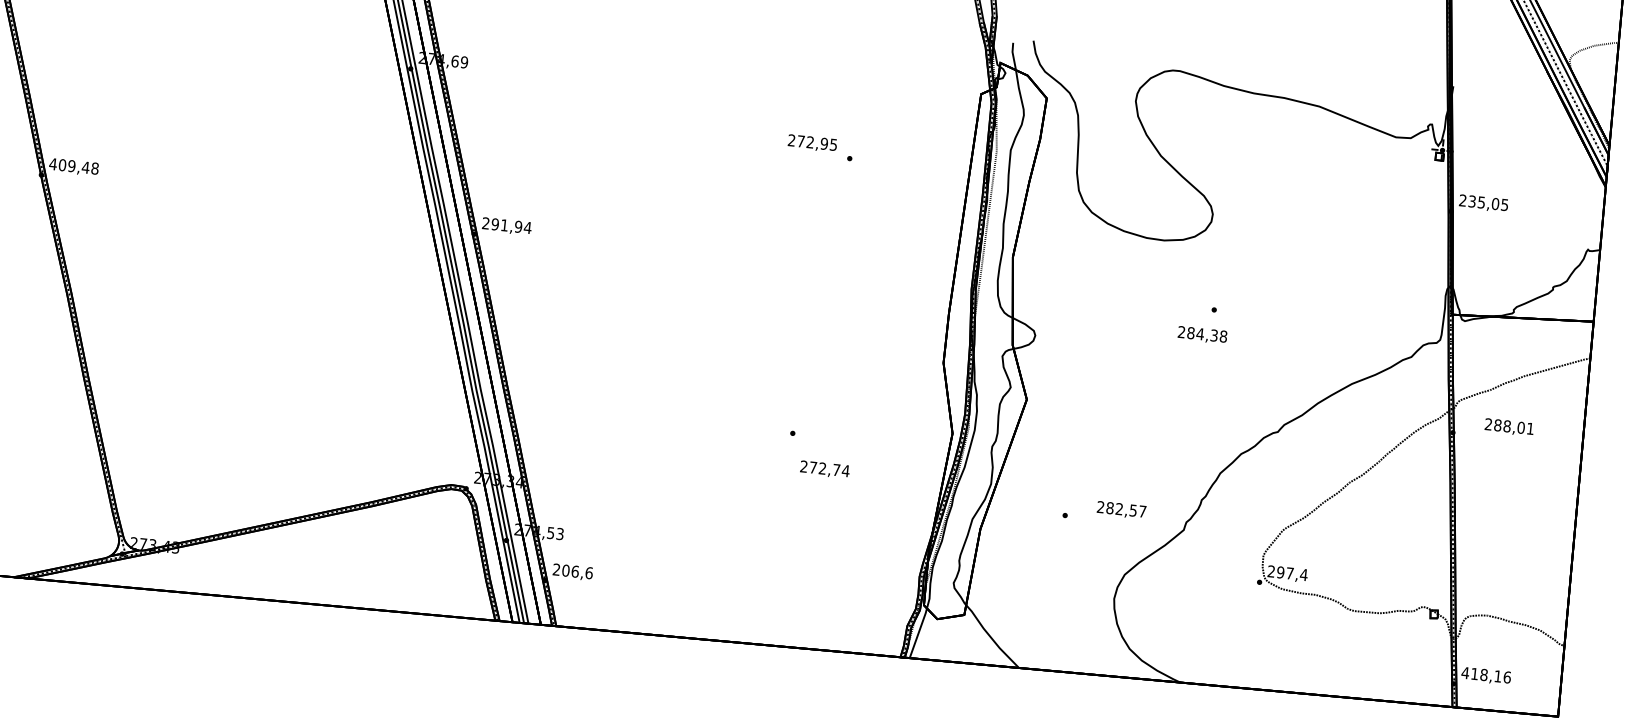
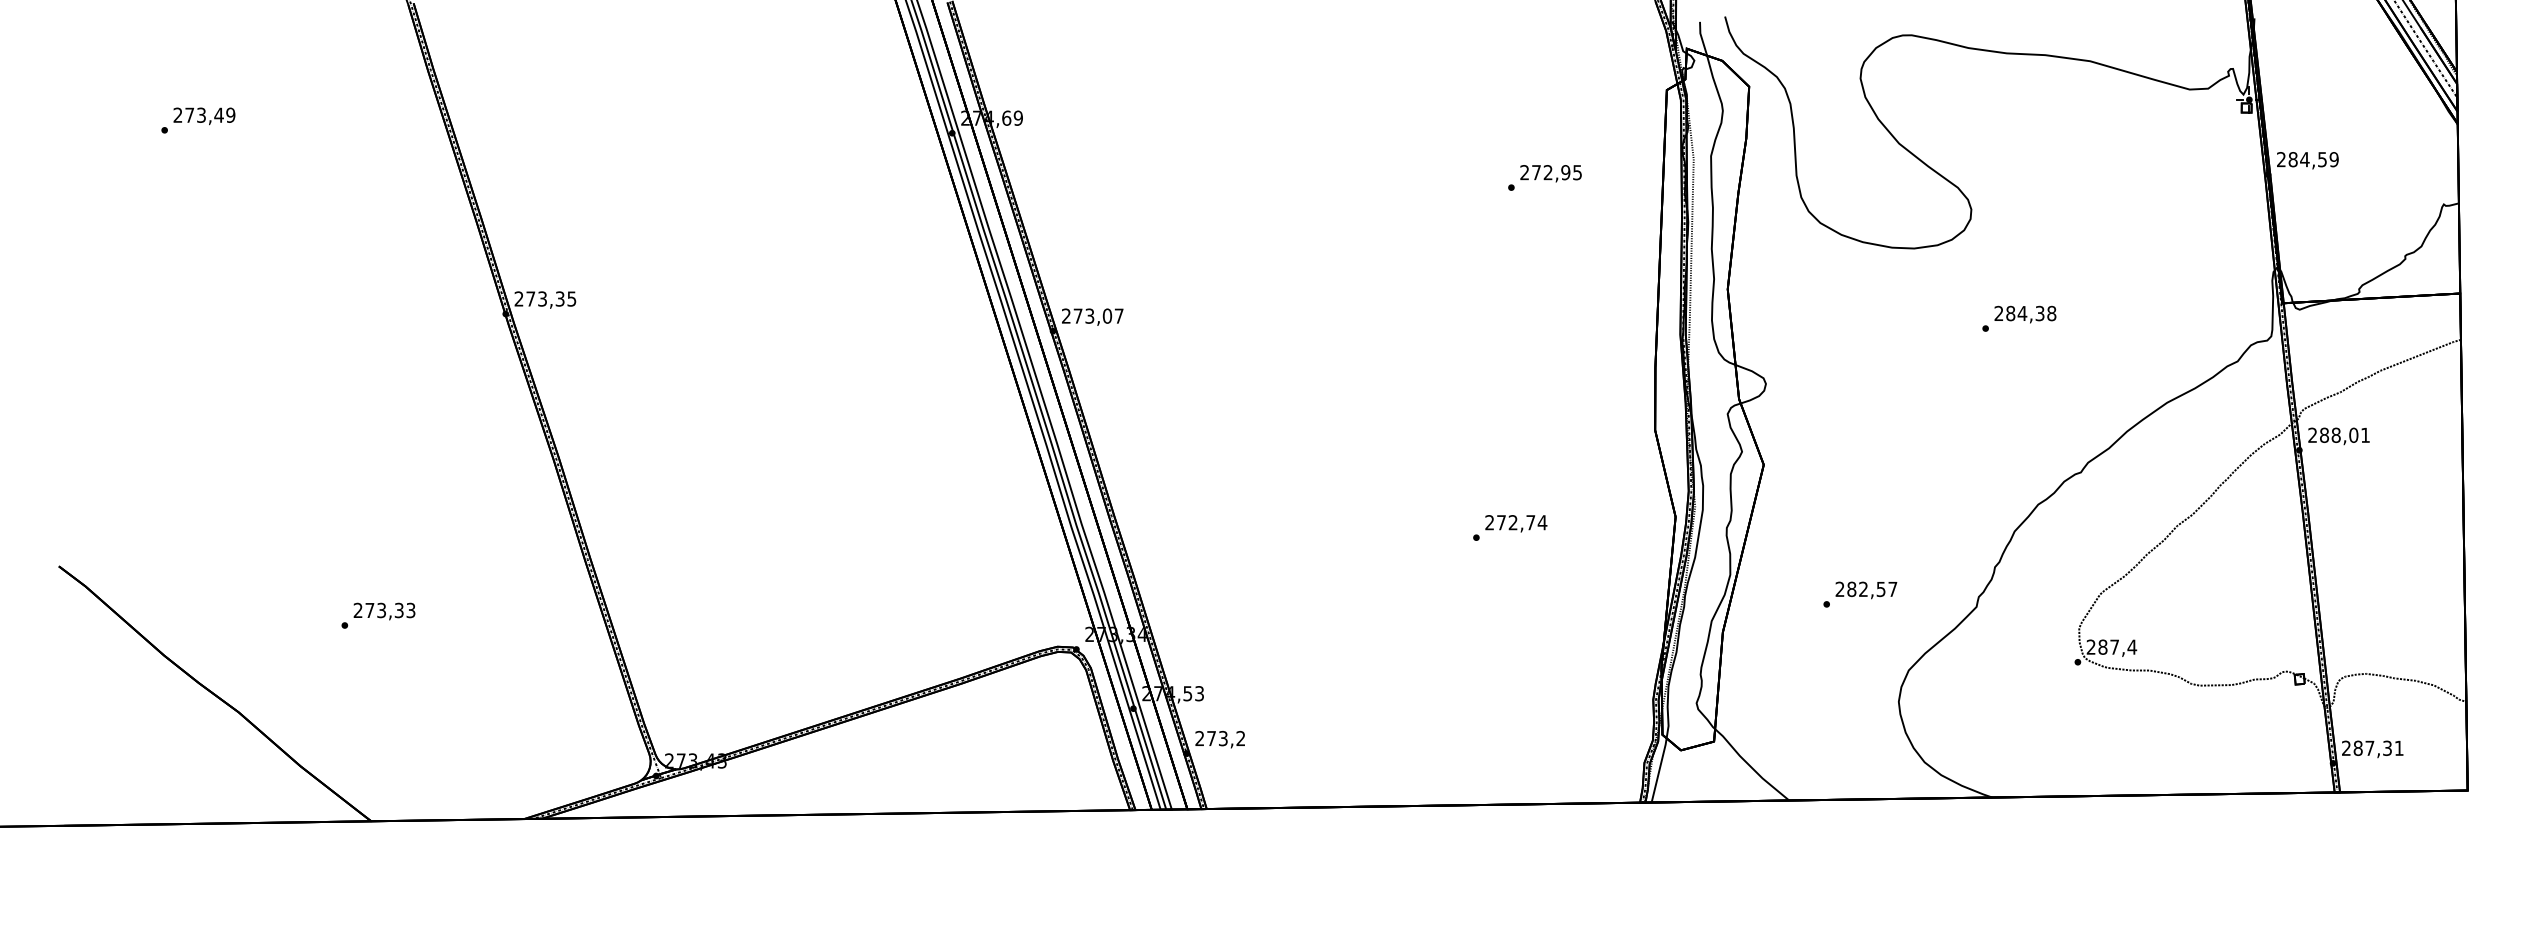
text: (812, 143) -> (1550, 173), moved
text: (74, 166) -> (545, 298), 409,48 -> 273,35
text: (1488, 203) -> (2313, 159), 235,05 -> 284,59
text: (511, 225) -> (1098, 315), 291,94 -> 273,07
text: (1202, 335) -> (2025, 314), moved
text: (1508, 427) -> (2338, 436), moved
text: (825, 469) -> (1516, 523), moved
text: (1121, 510) -> (1866, 590), moved
text: (577, 571) -> (1226, 738), 206,6 -> 273,2
text: (1280, 571) -> (2102, 646), 297,4 -> 287,4
text: (1486, 674) -> (2372, 747), 418,16 -> 287,31

